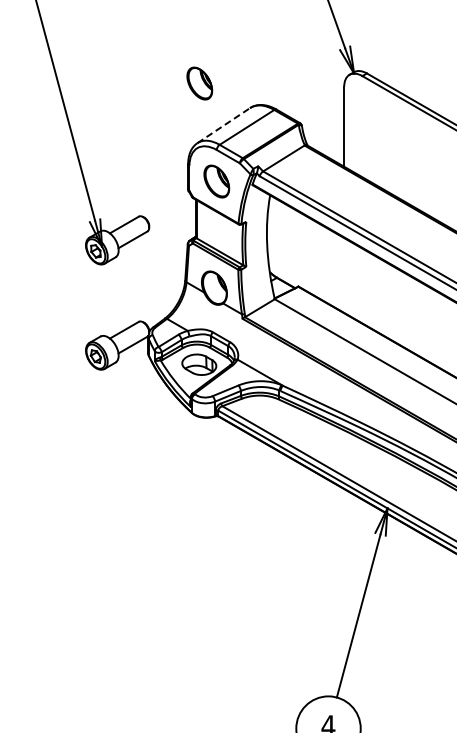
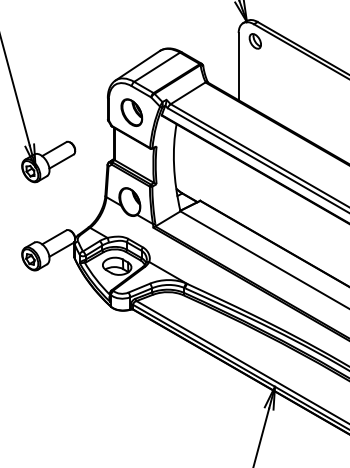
part: (199, 83) -> (117, 30), removed
part: (363, 96) -> (254, 41), added
line: (223, 125) -> (137, 65), dashed -> solid

